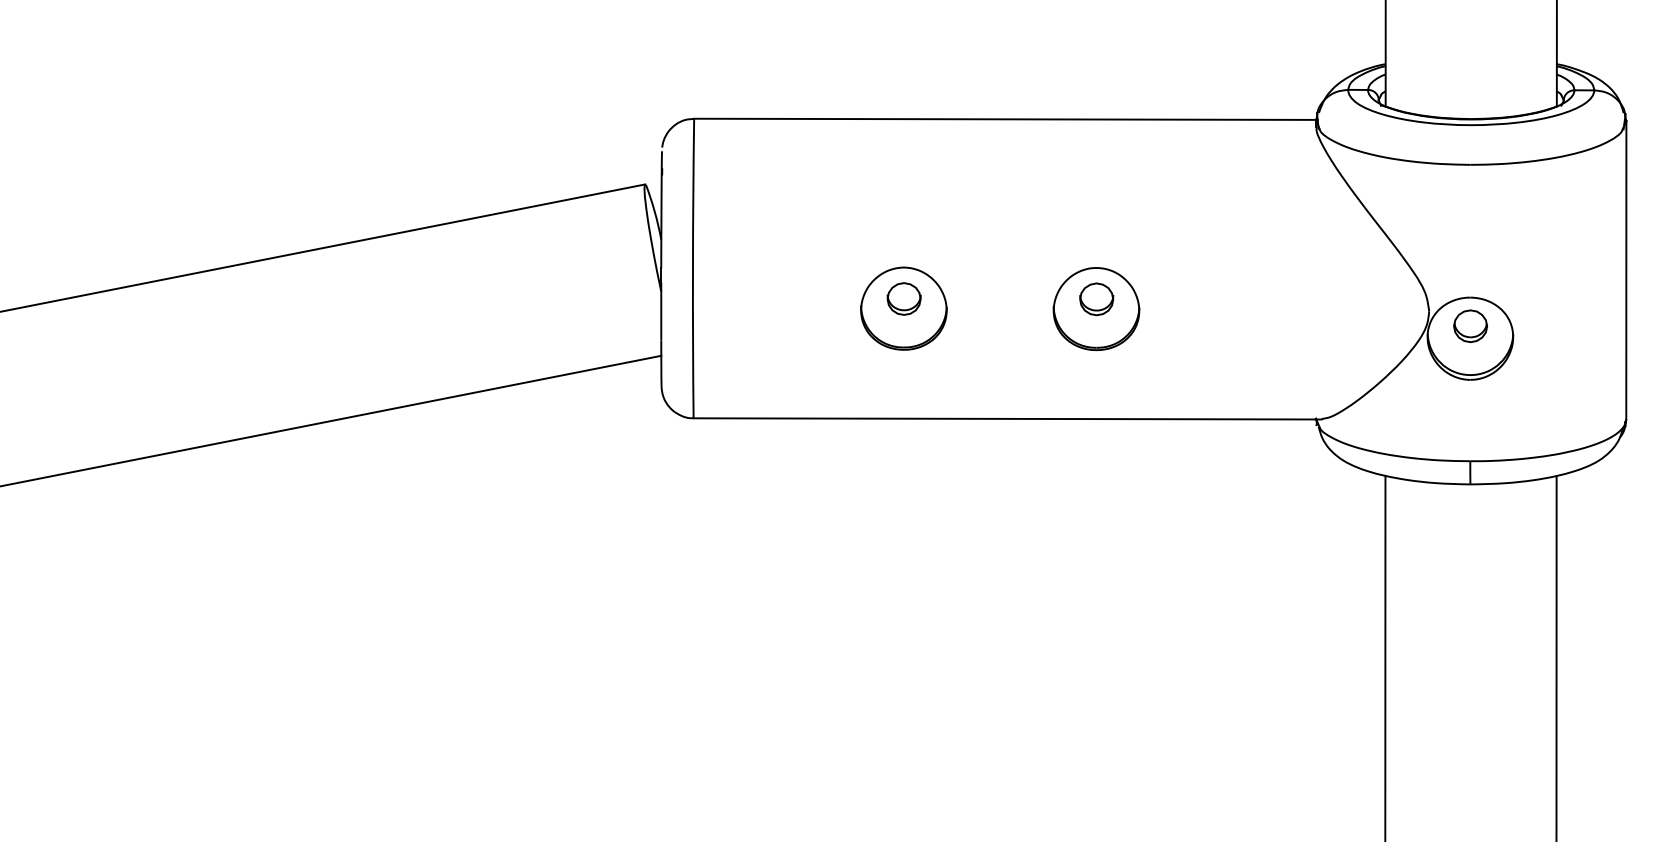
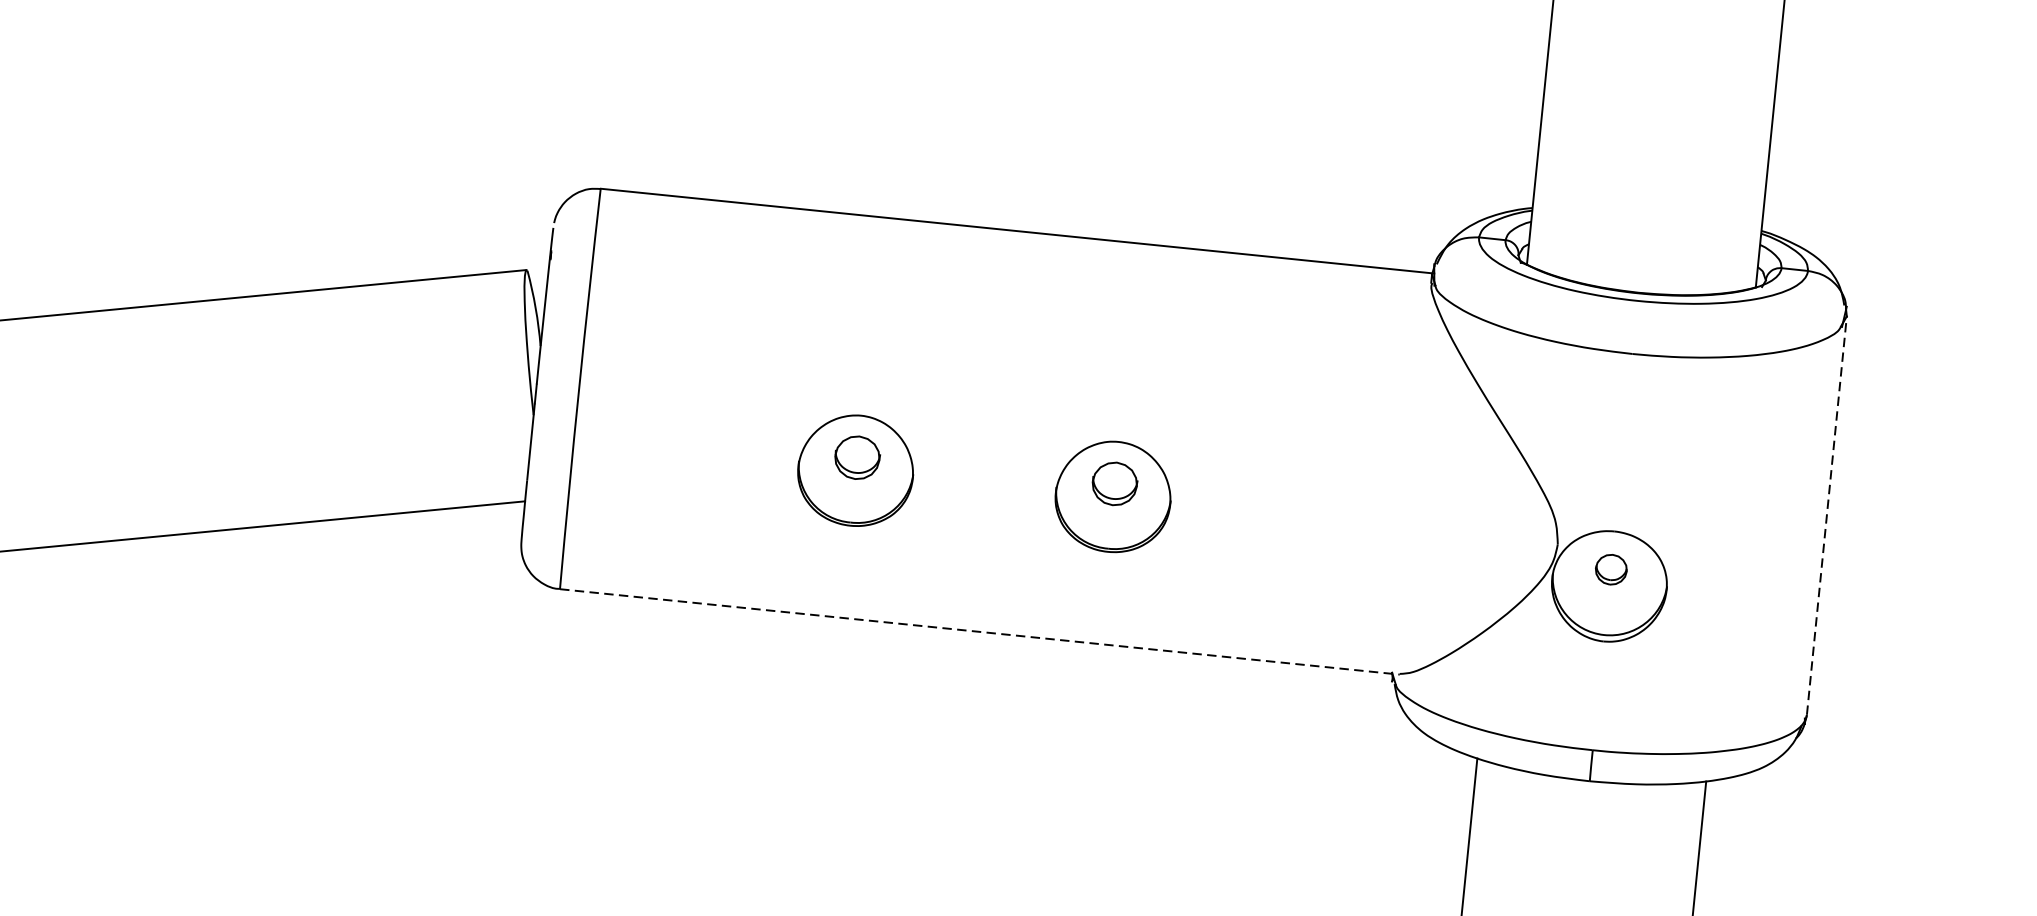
line: (1626, 269) -> (1827, 514), solid -> dashed
part: (1470, 325) -> (1611, 568), size x0.7
line: (1008, 418) -> (980, 631), solid -> dashed

